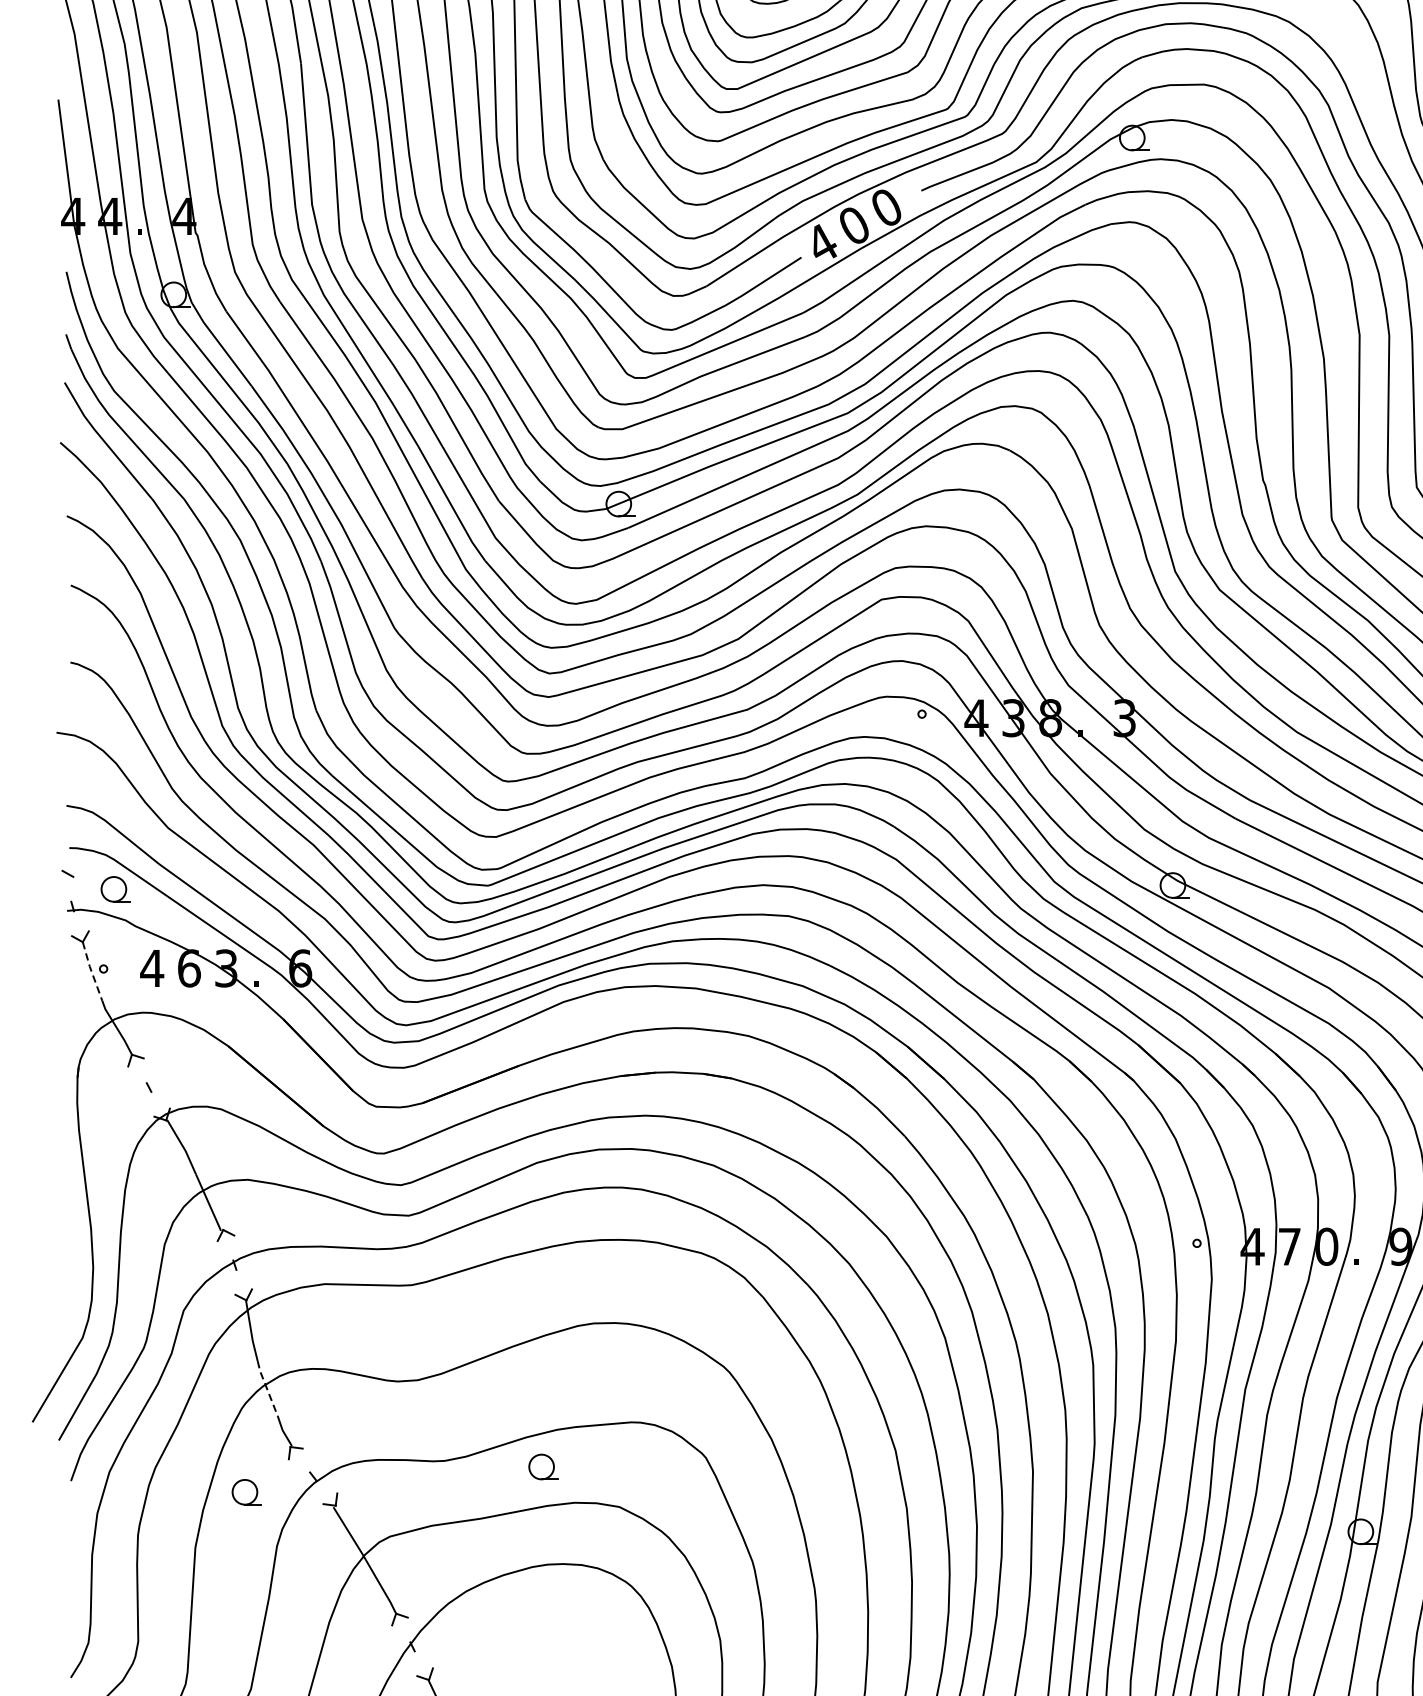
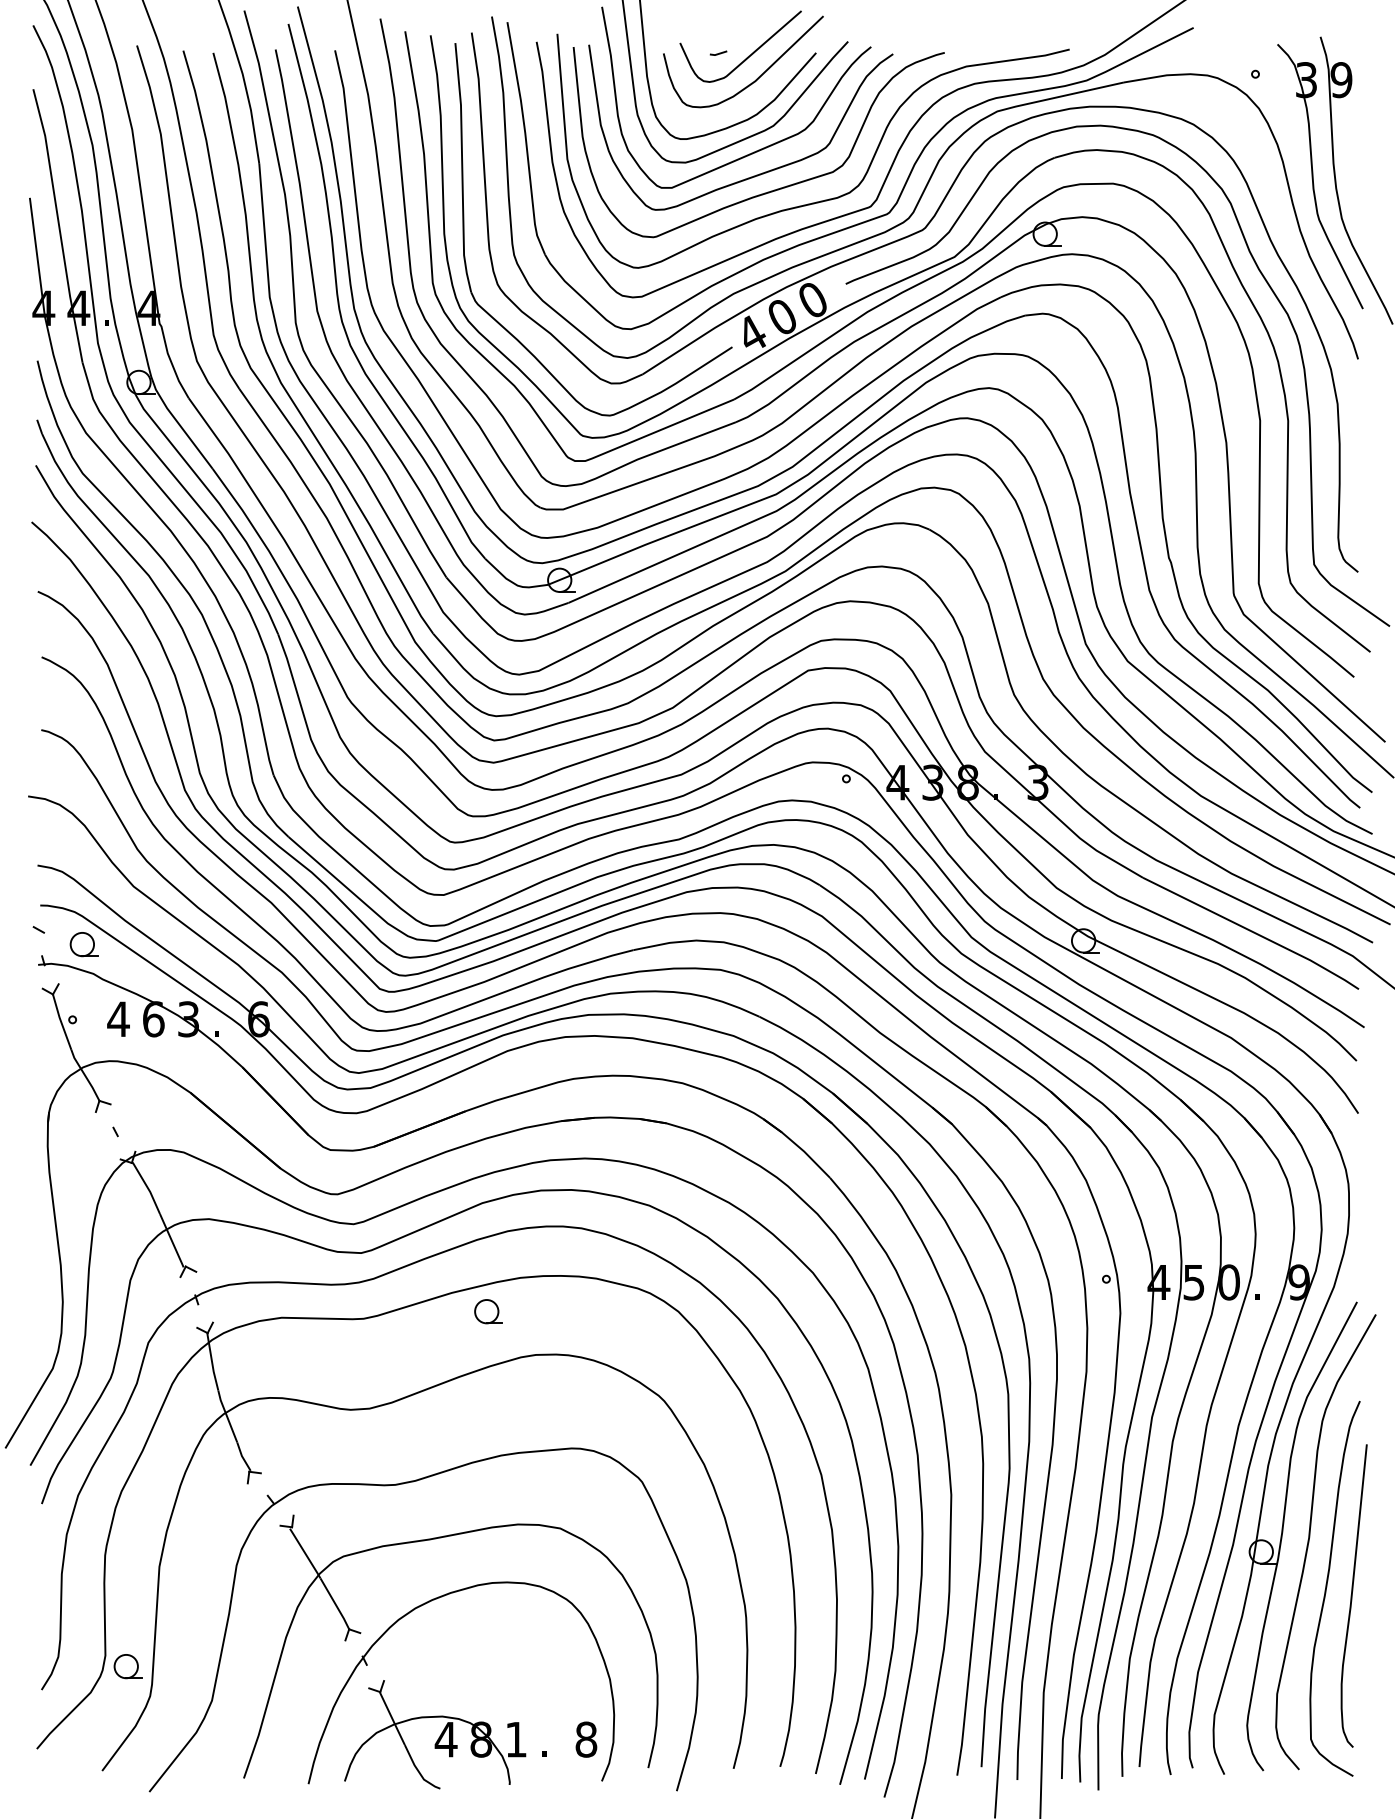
line: (91, 971) -> (61, 1022), dashed -> solid
text: (1289, 1246) -> (1193, 1282), 7 -> 5
line: (266, 1387) -> (226, 1415), dashed -> solid
part: (543, 1466) -> (488, 1311), moved
part: (246, 1492) -> (127, 1666), moved

